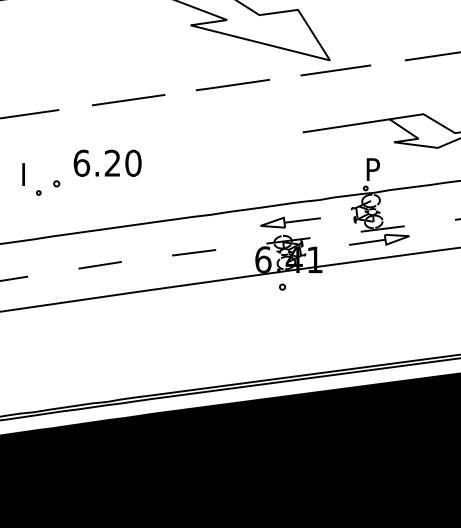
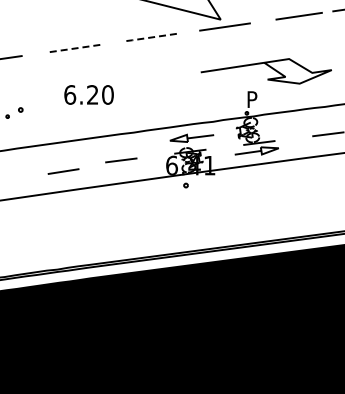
line: (232, 84) -> (149, 37), solid -> dashed
line: (127, 99) -> (72, 48), solid -> dashed
text: (106, 162) -> (88, 94), moved
line: (100, 265) -> (63, 171), moved

